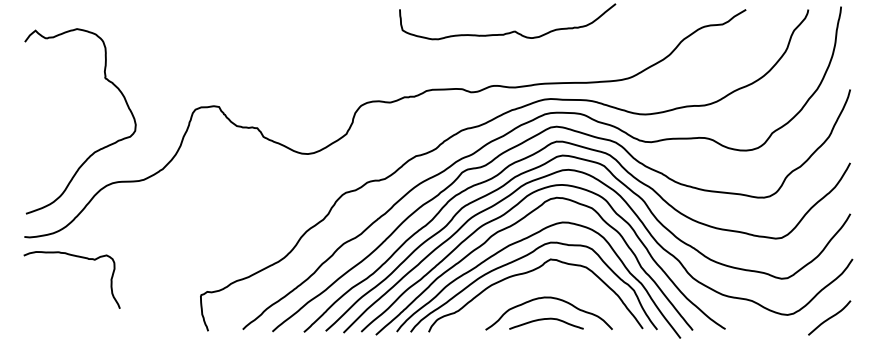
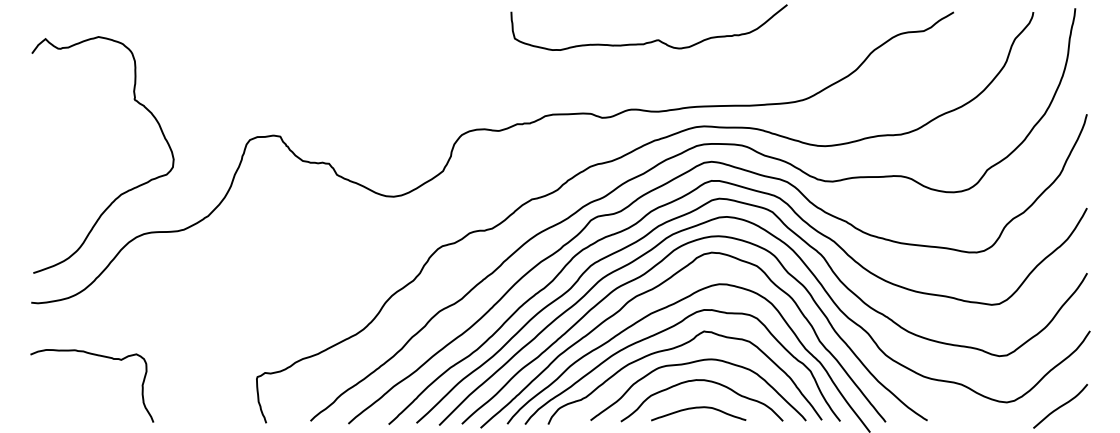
curve: (76, 257) -> (97, 356), moved
curve: (541, 284) -> (692, 363), added

